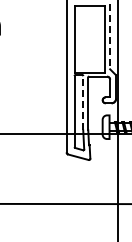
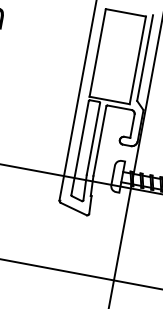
line: (110, 36) -> (145, 57), dashed -> solid
line: (83, 102) -> (93, 138), dashed -> solid

